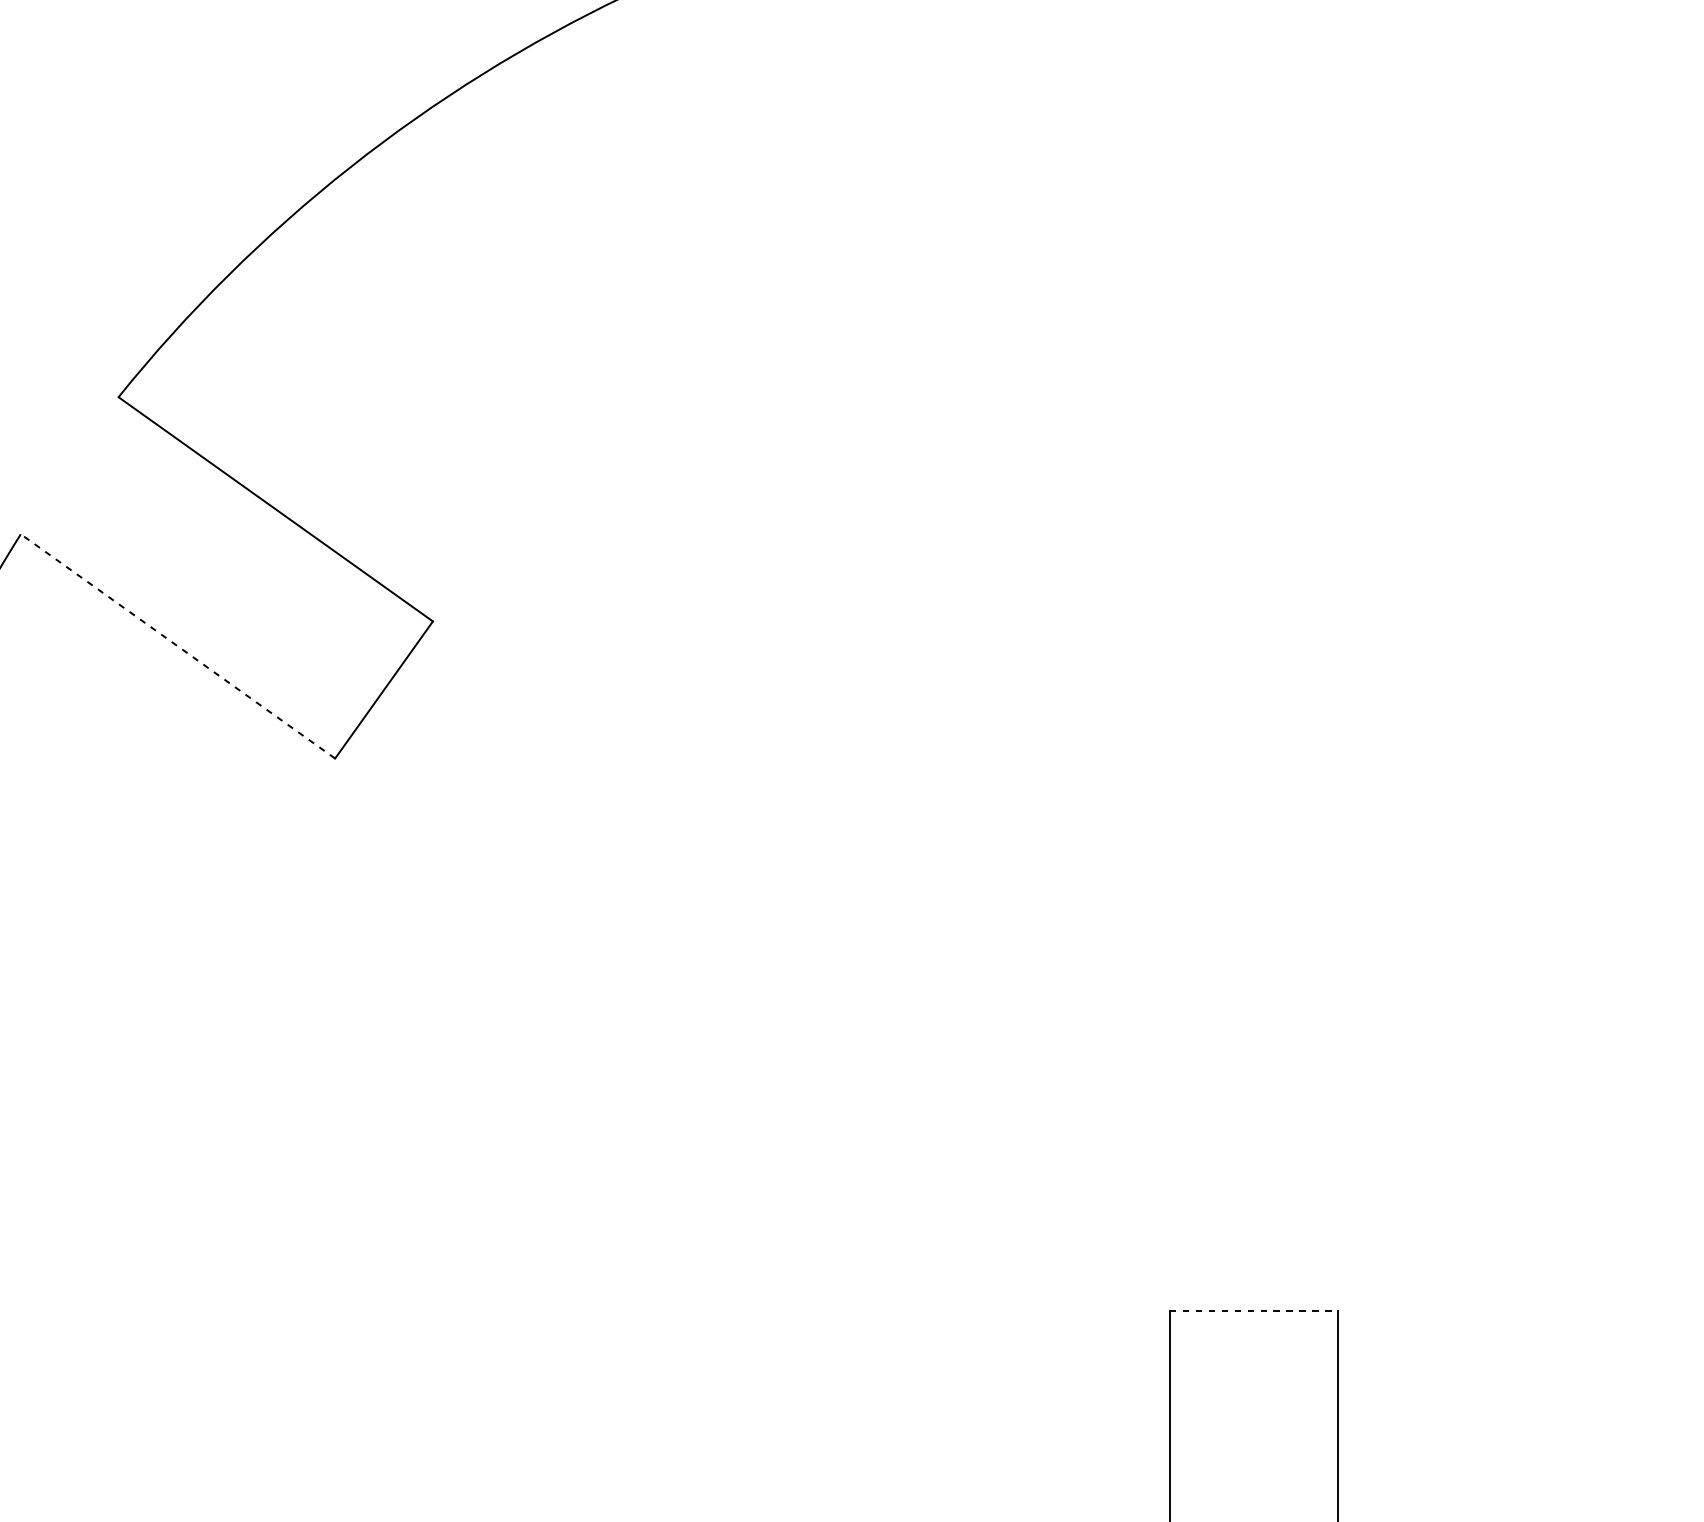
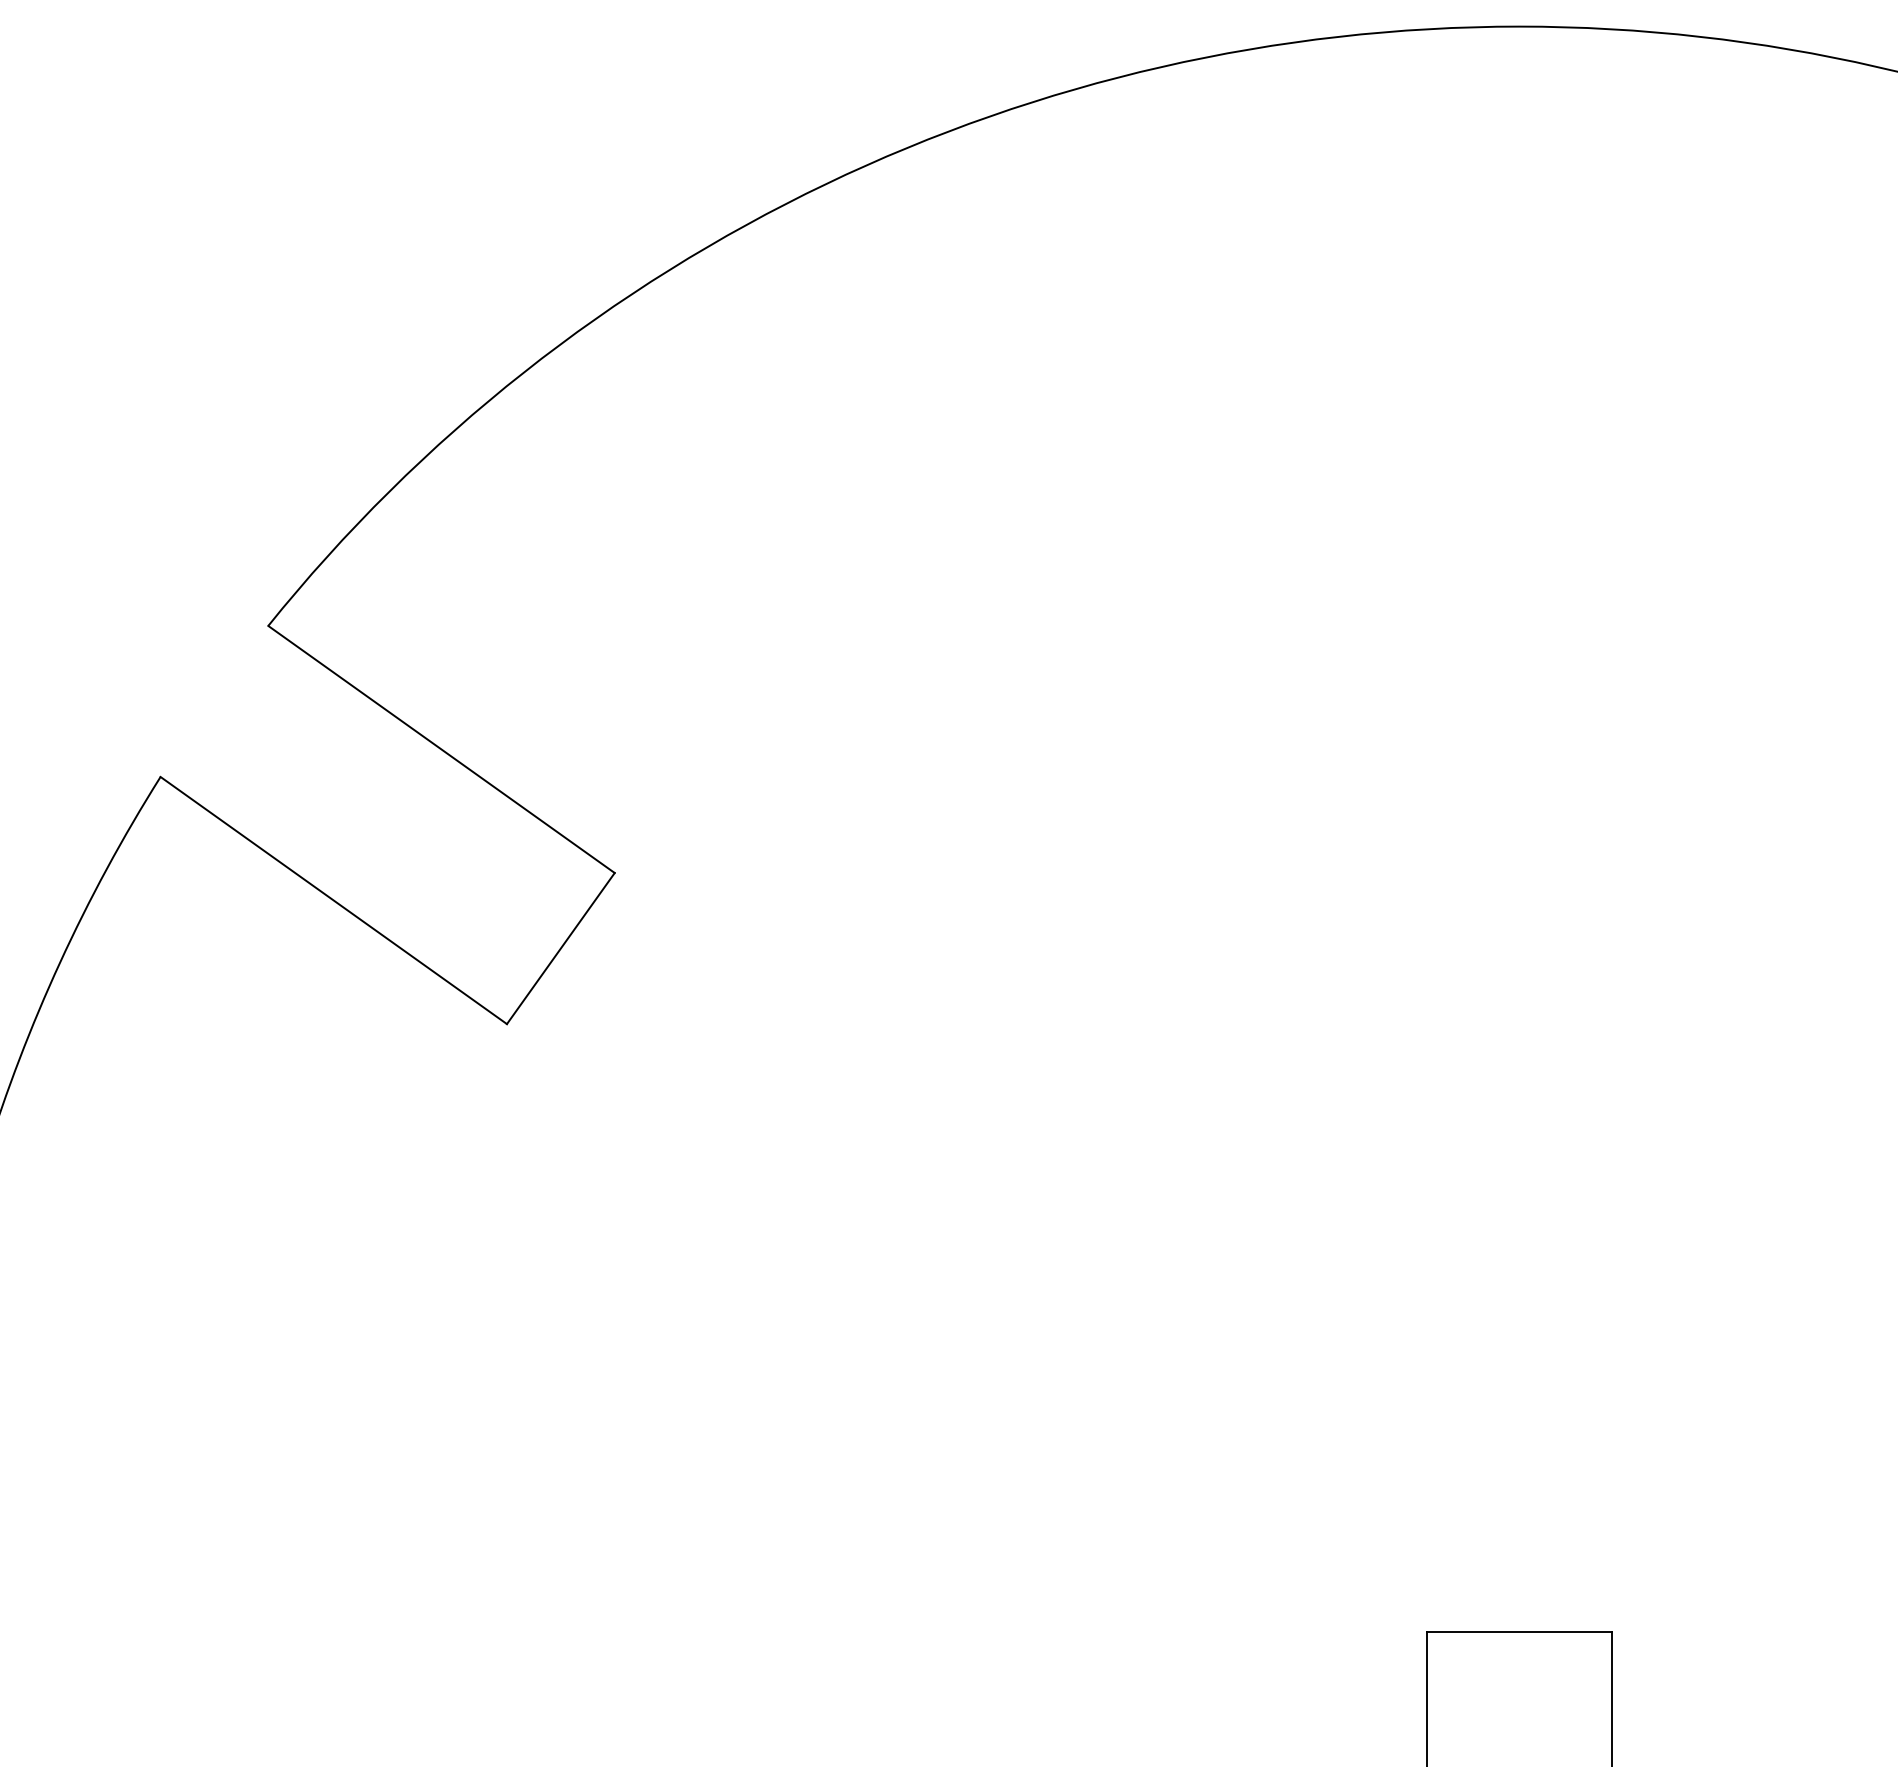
line: (177, 646) -> (333, 900), dashed -> solid
line: (1254, 1310) -> (1519, 1632), dashed -> solid

